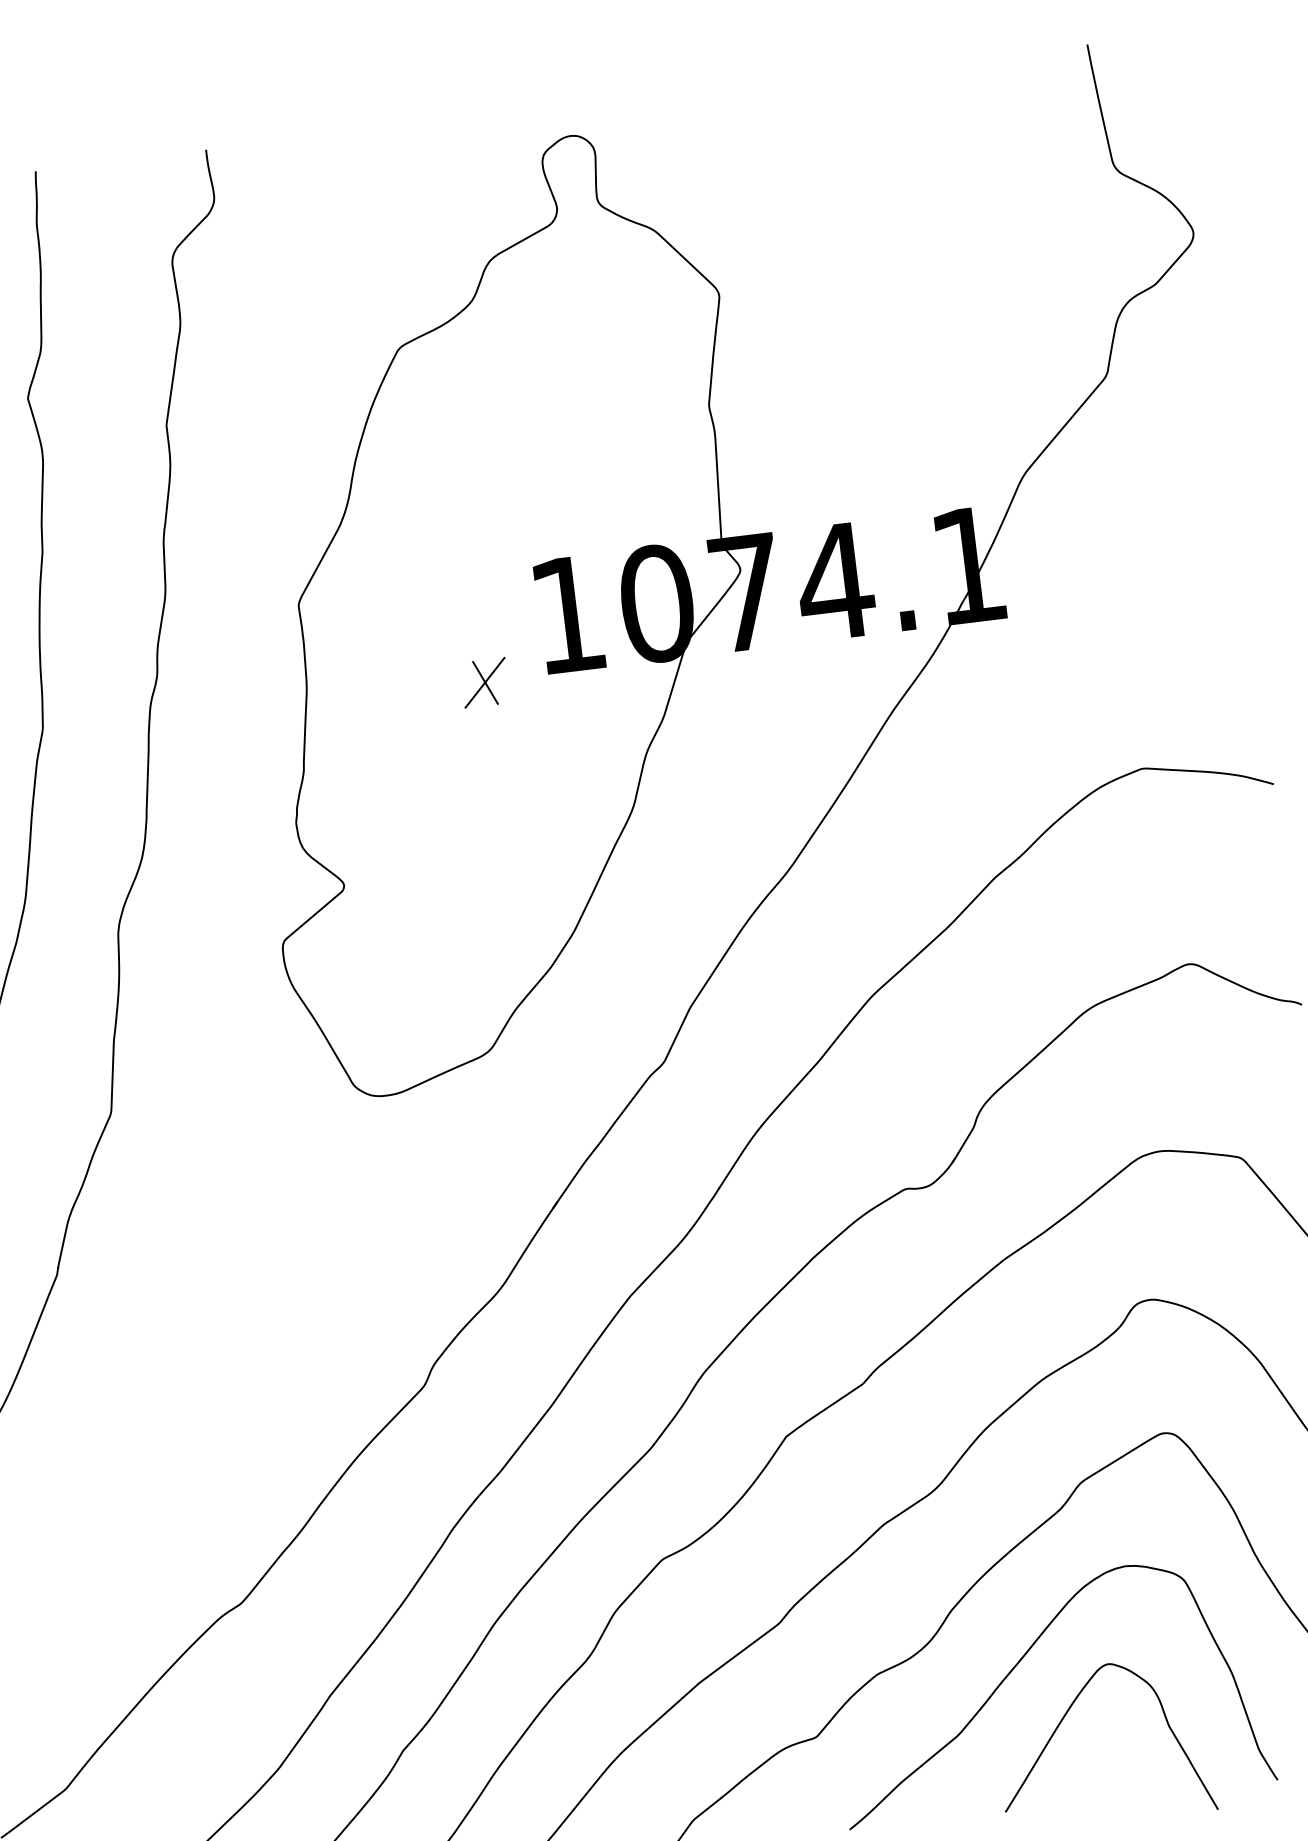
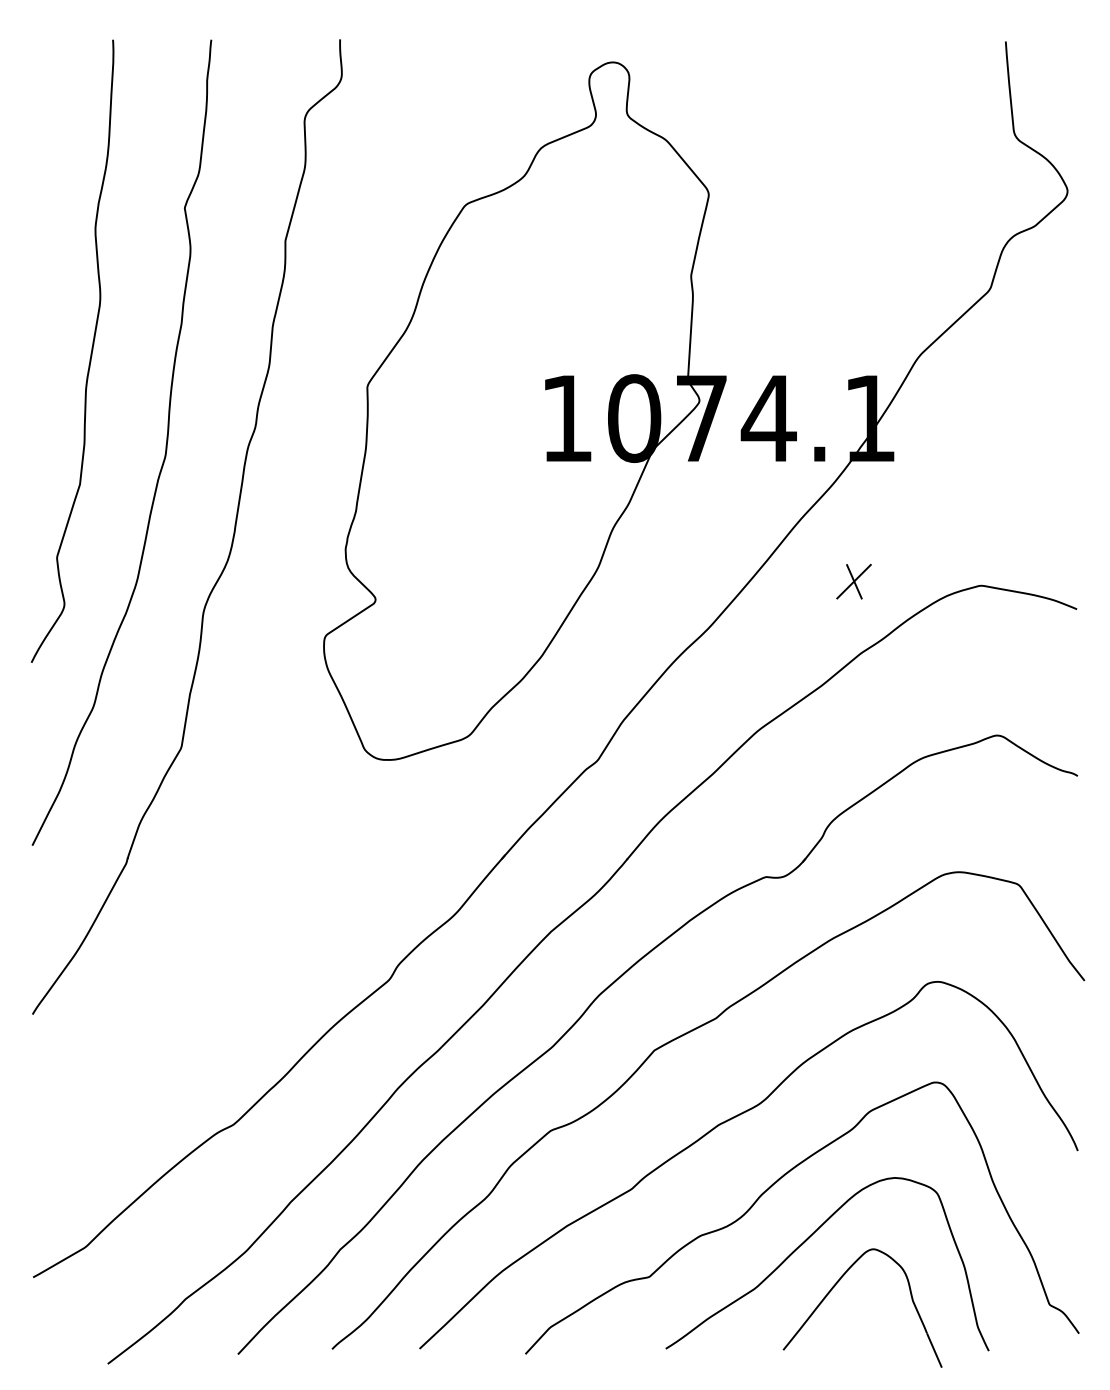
part: (484, 682) -> (853, 581), moved

